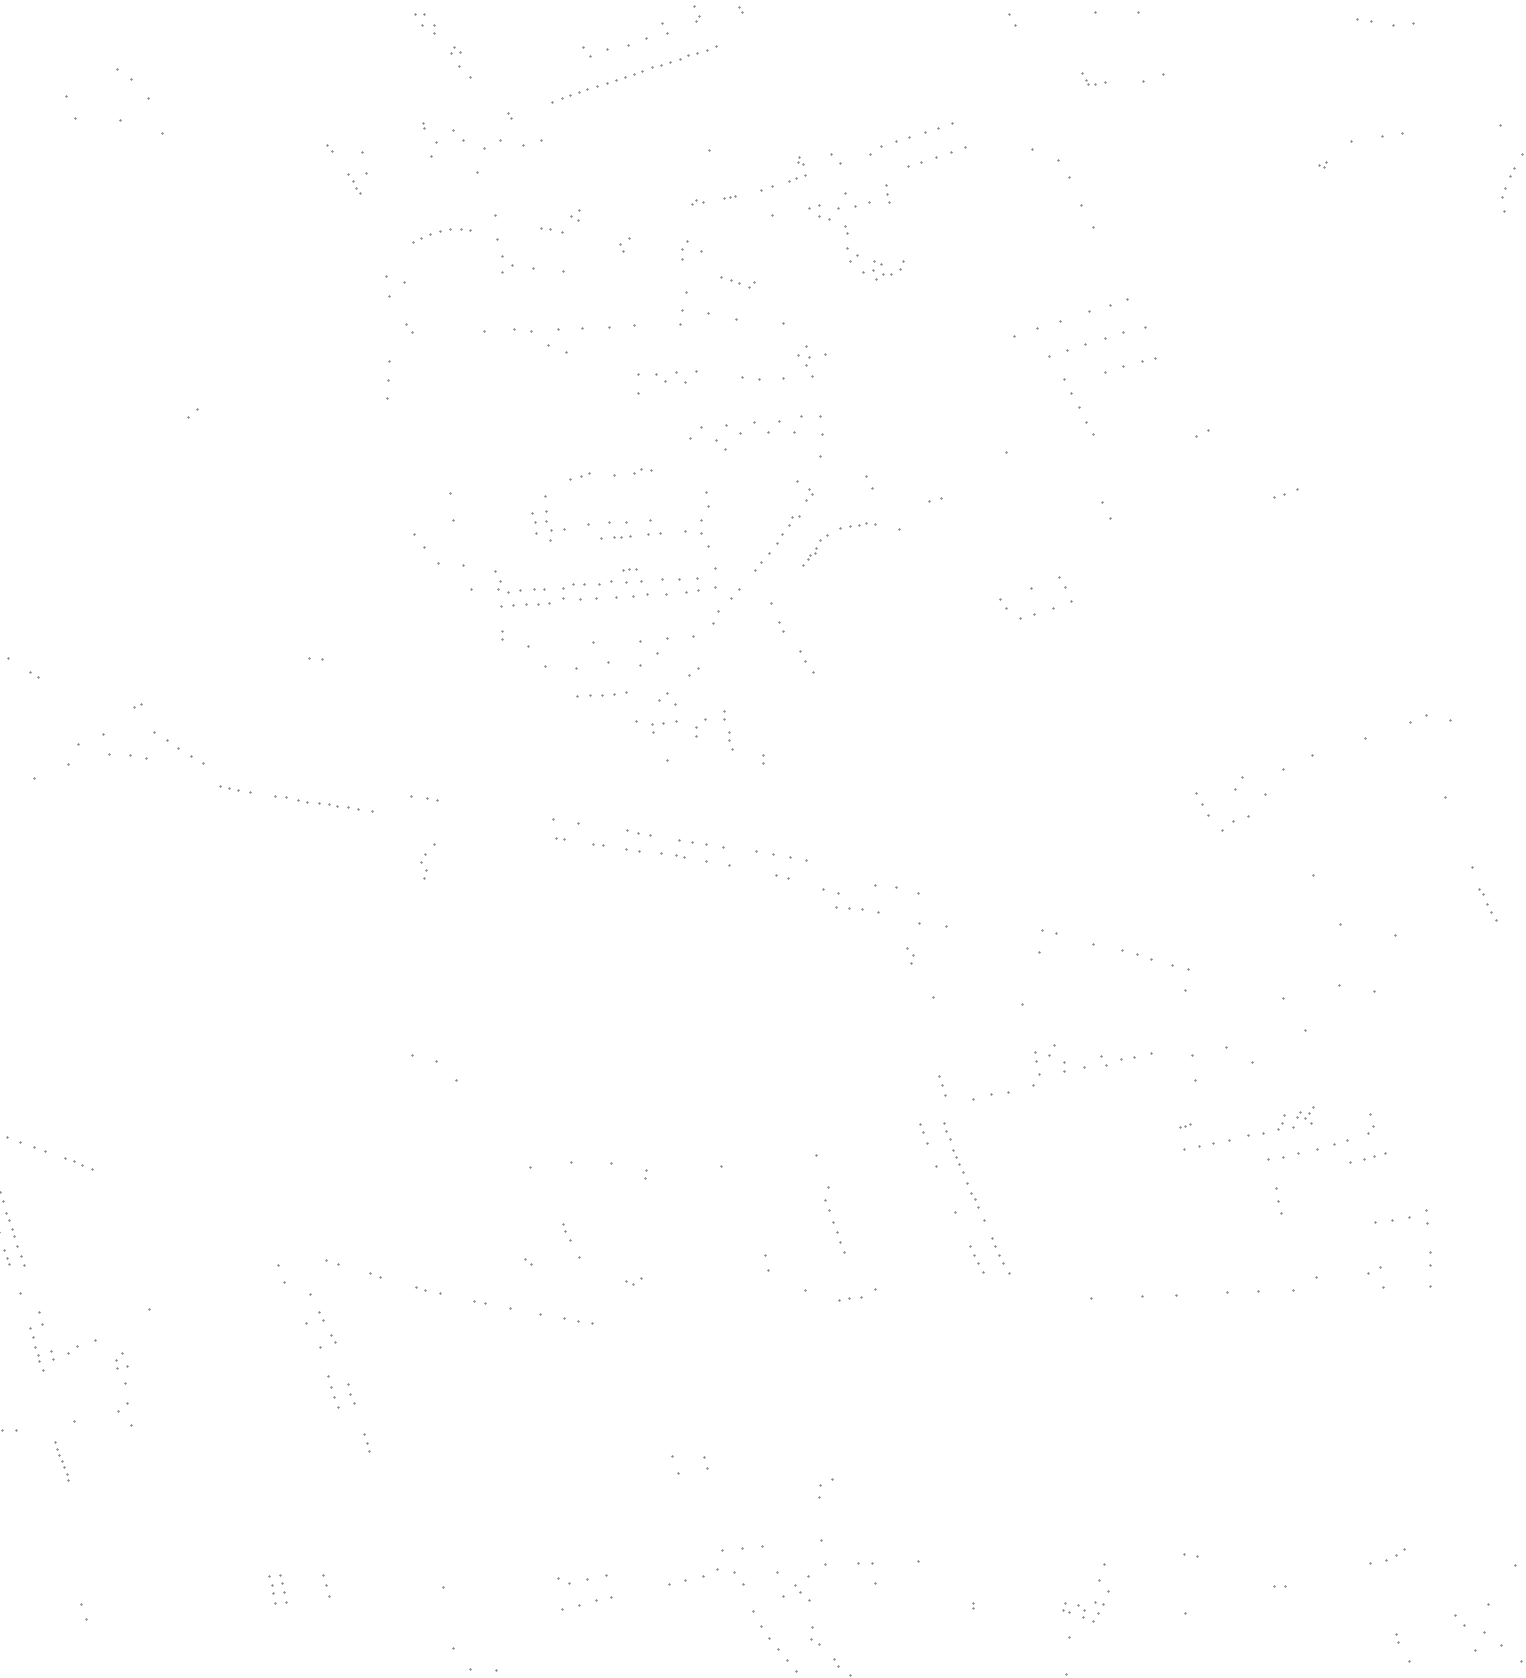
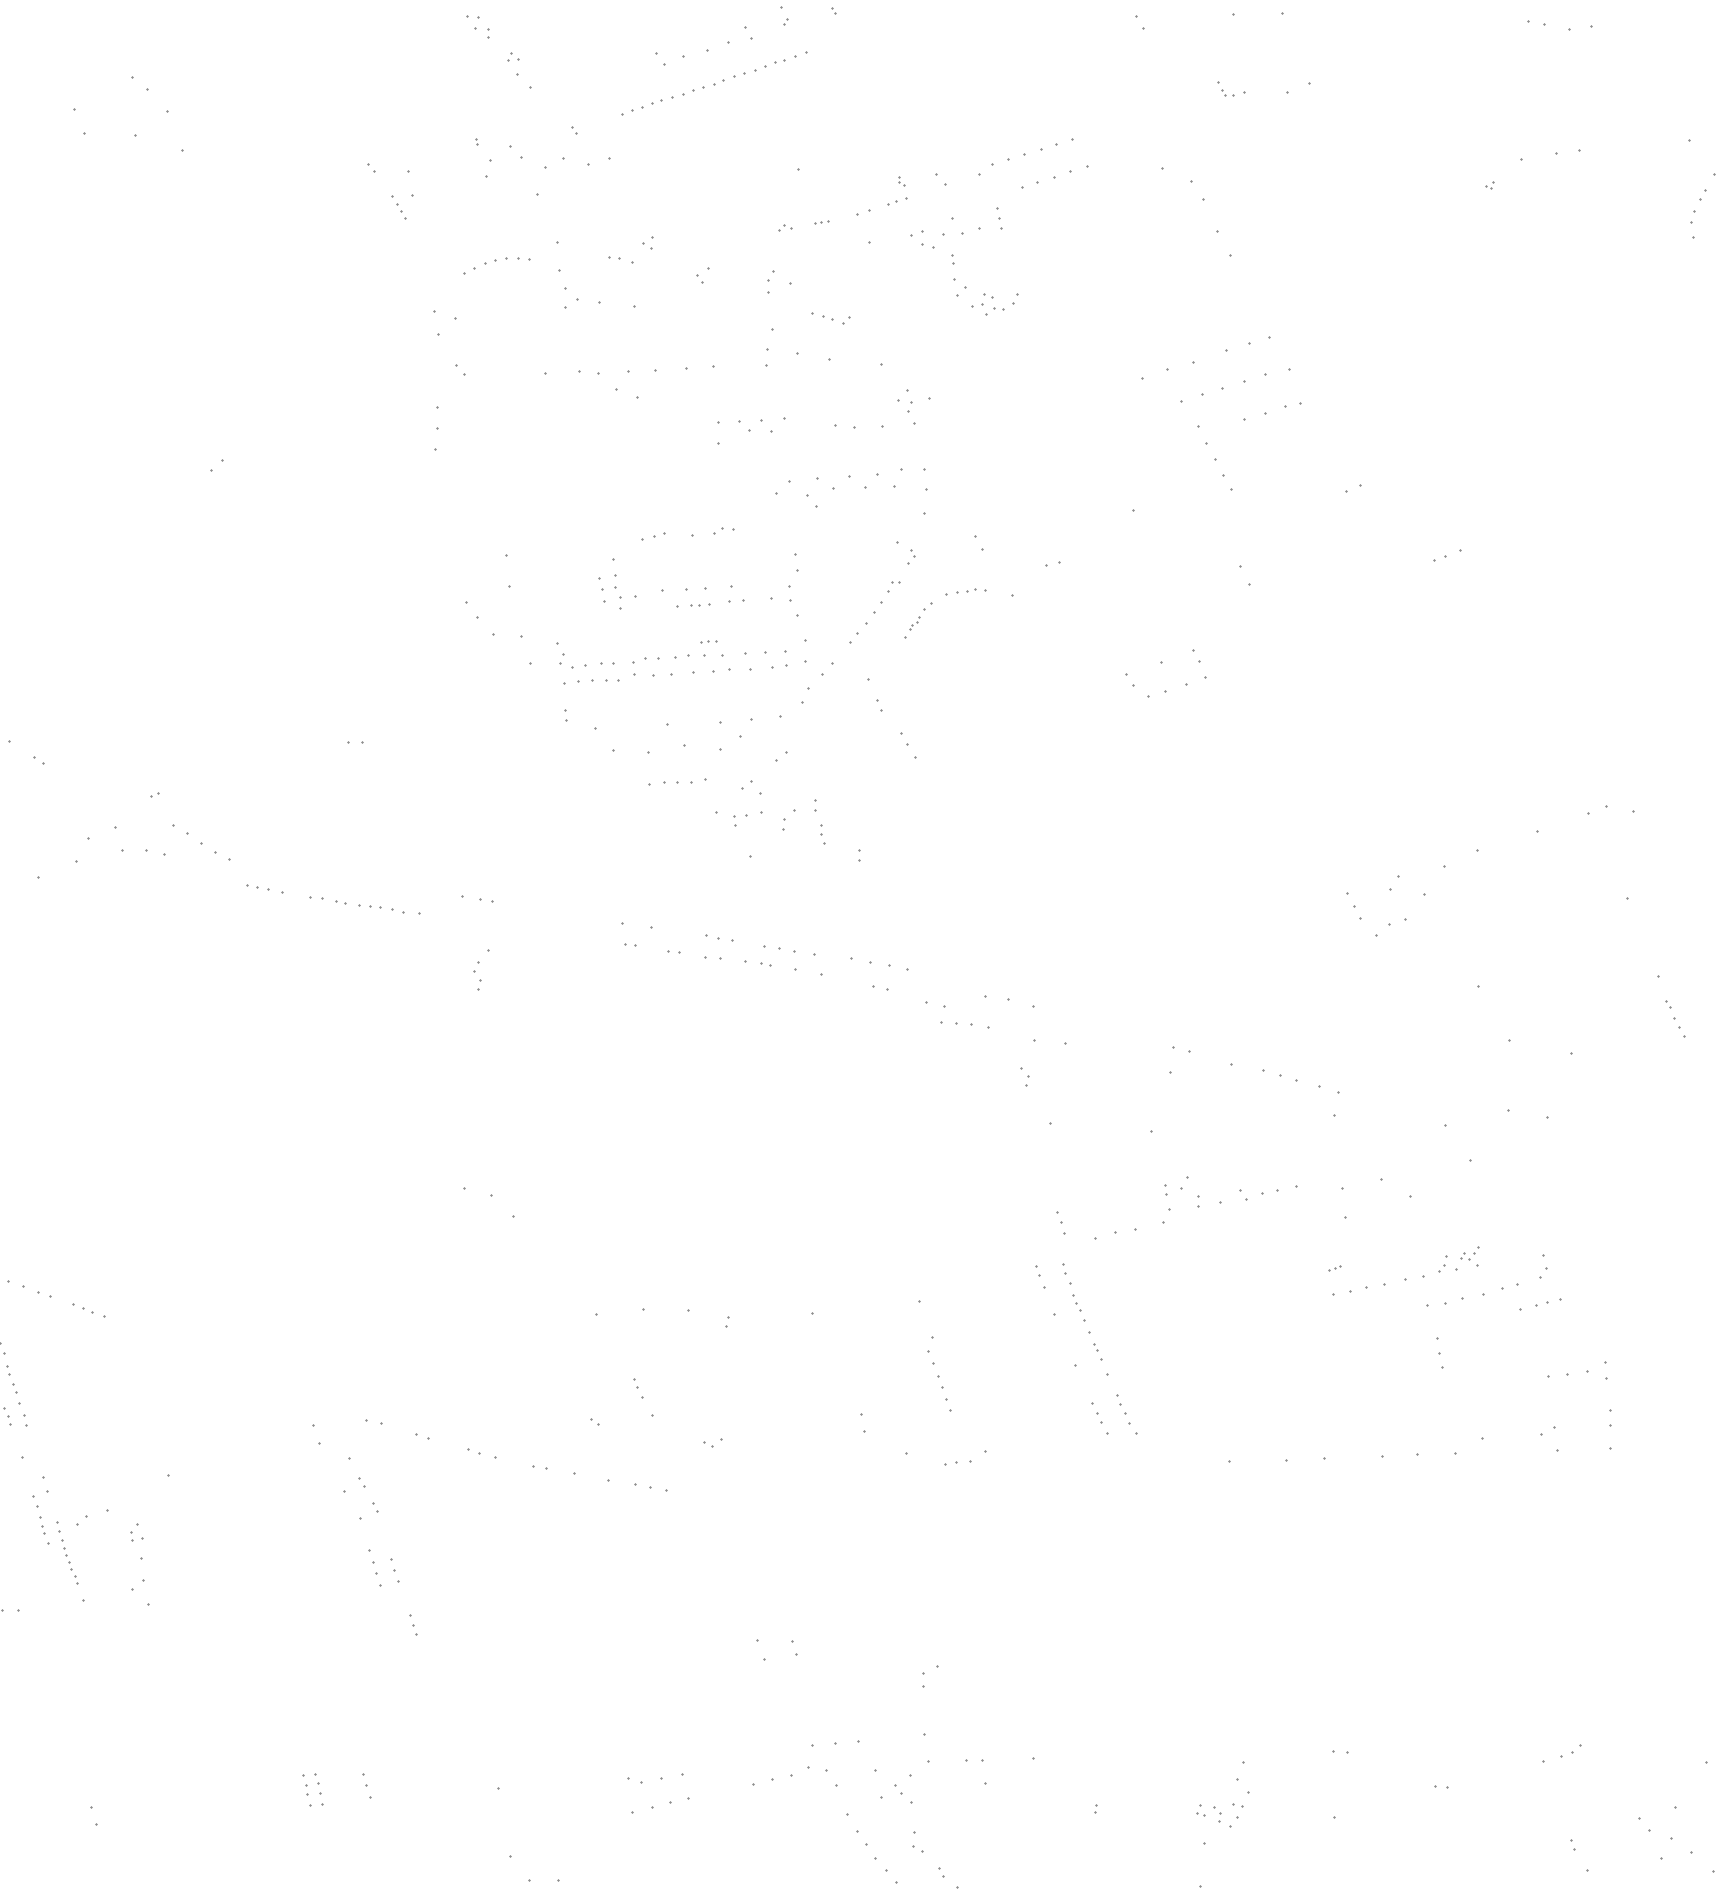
part: (61, 1461) -> (69, 1561), moved

